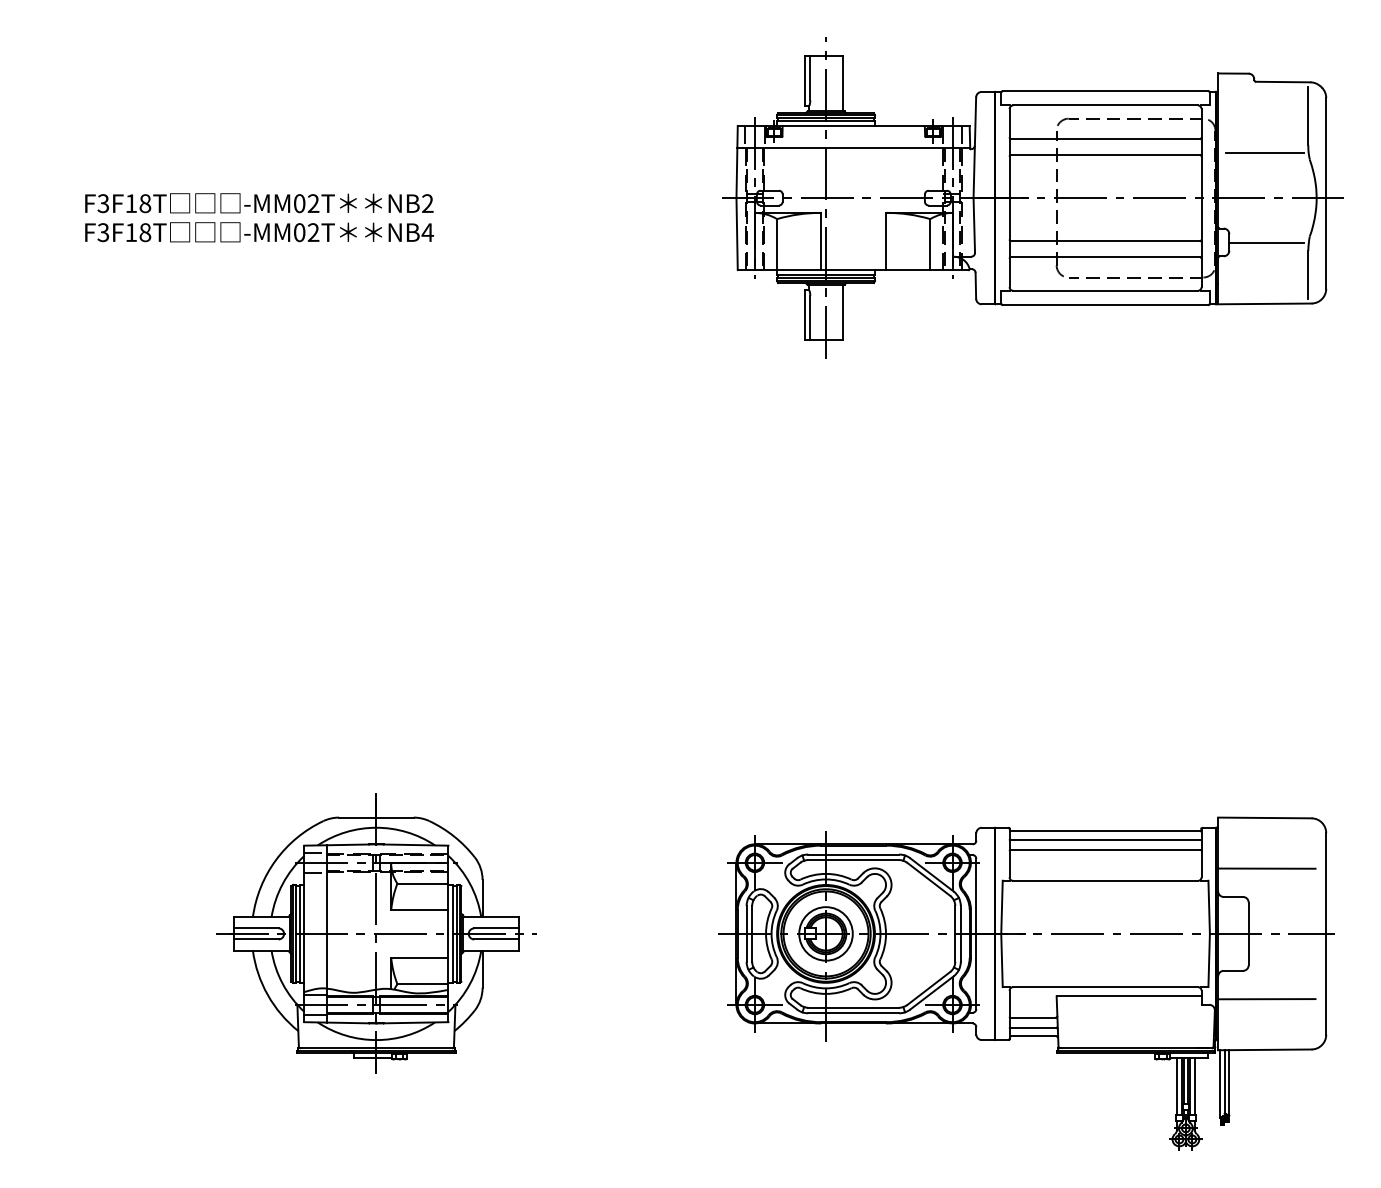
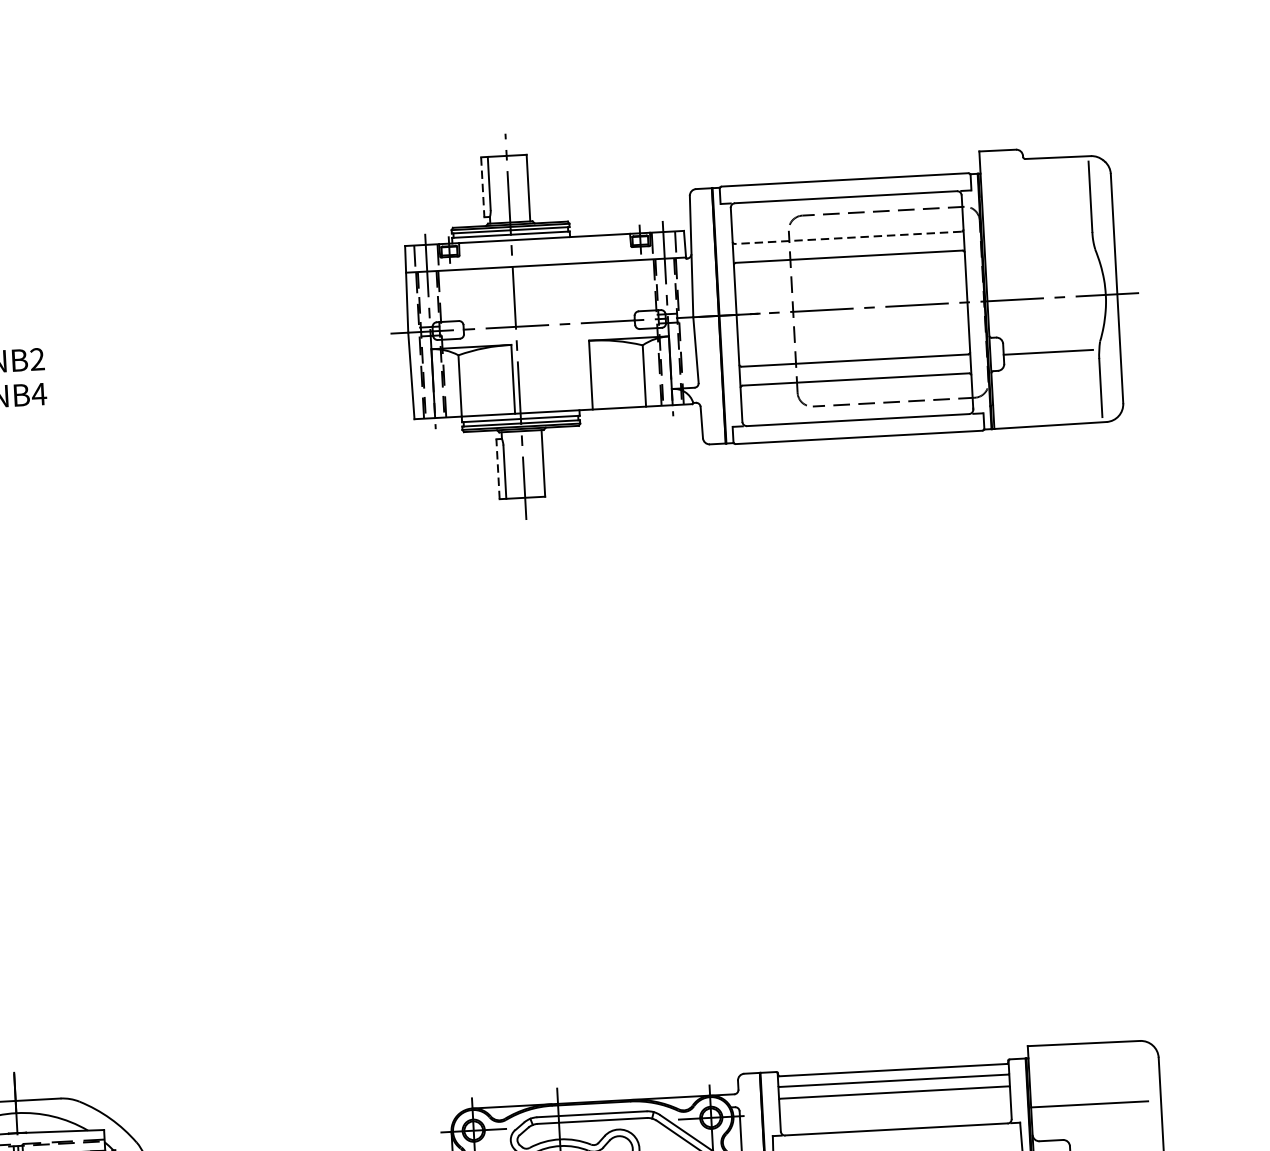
line: (804, 80) -> (482, 186), solid -> dashed
line: (1105, 139) -> (848, 238), solid -> dashed
line: (1264, 153) -> (1040, 244), removed
line: (804, 315) -> (497, 469), solid -> dashed

